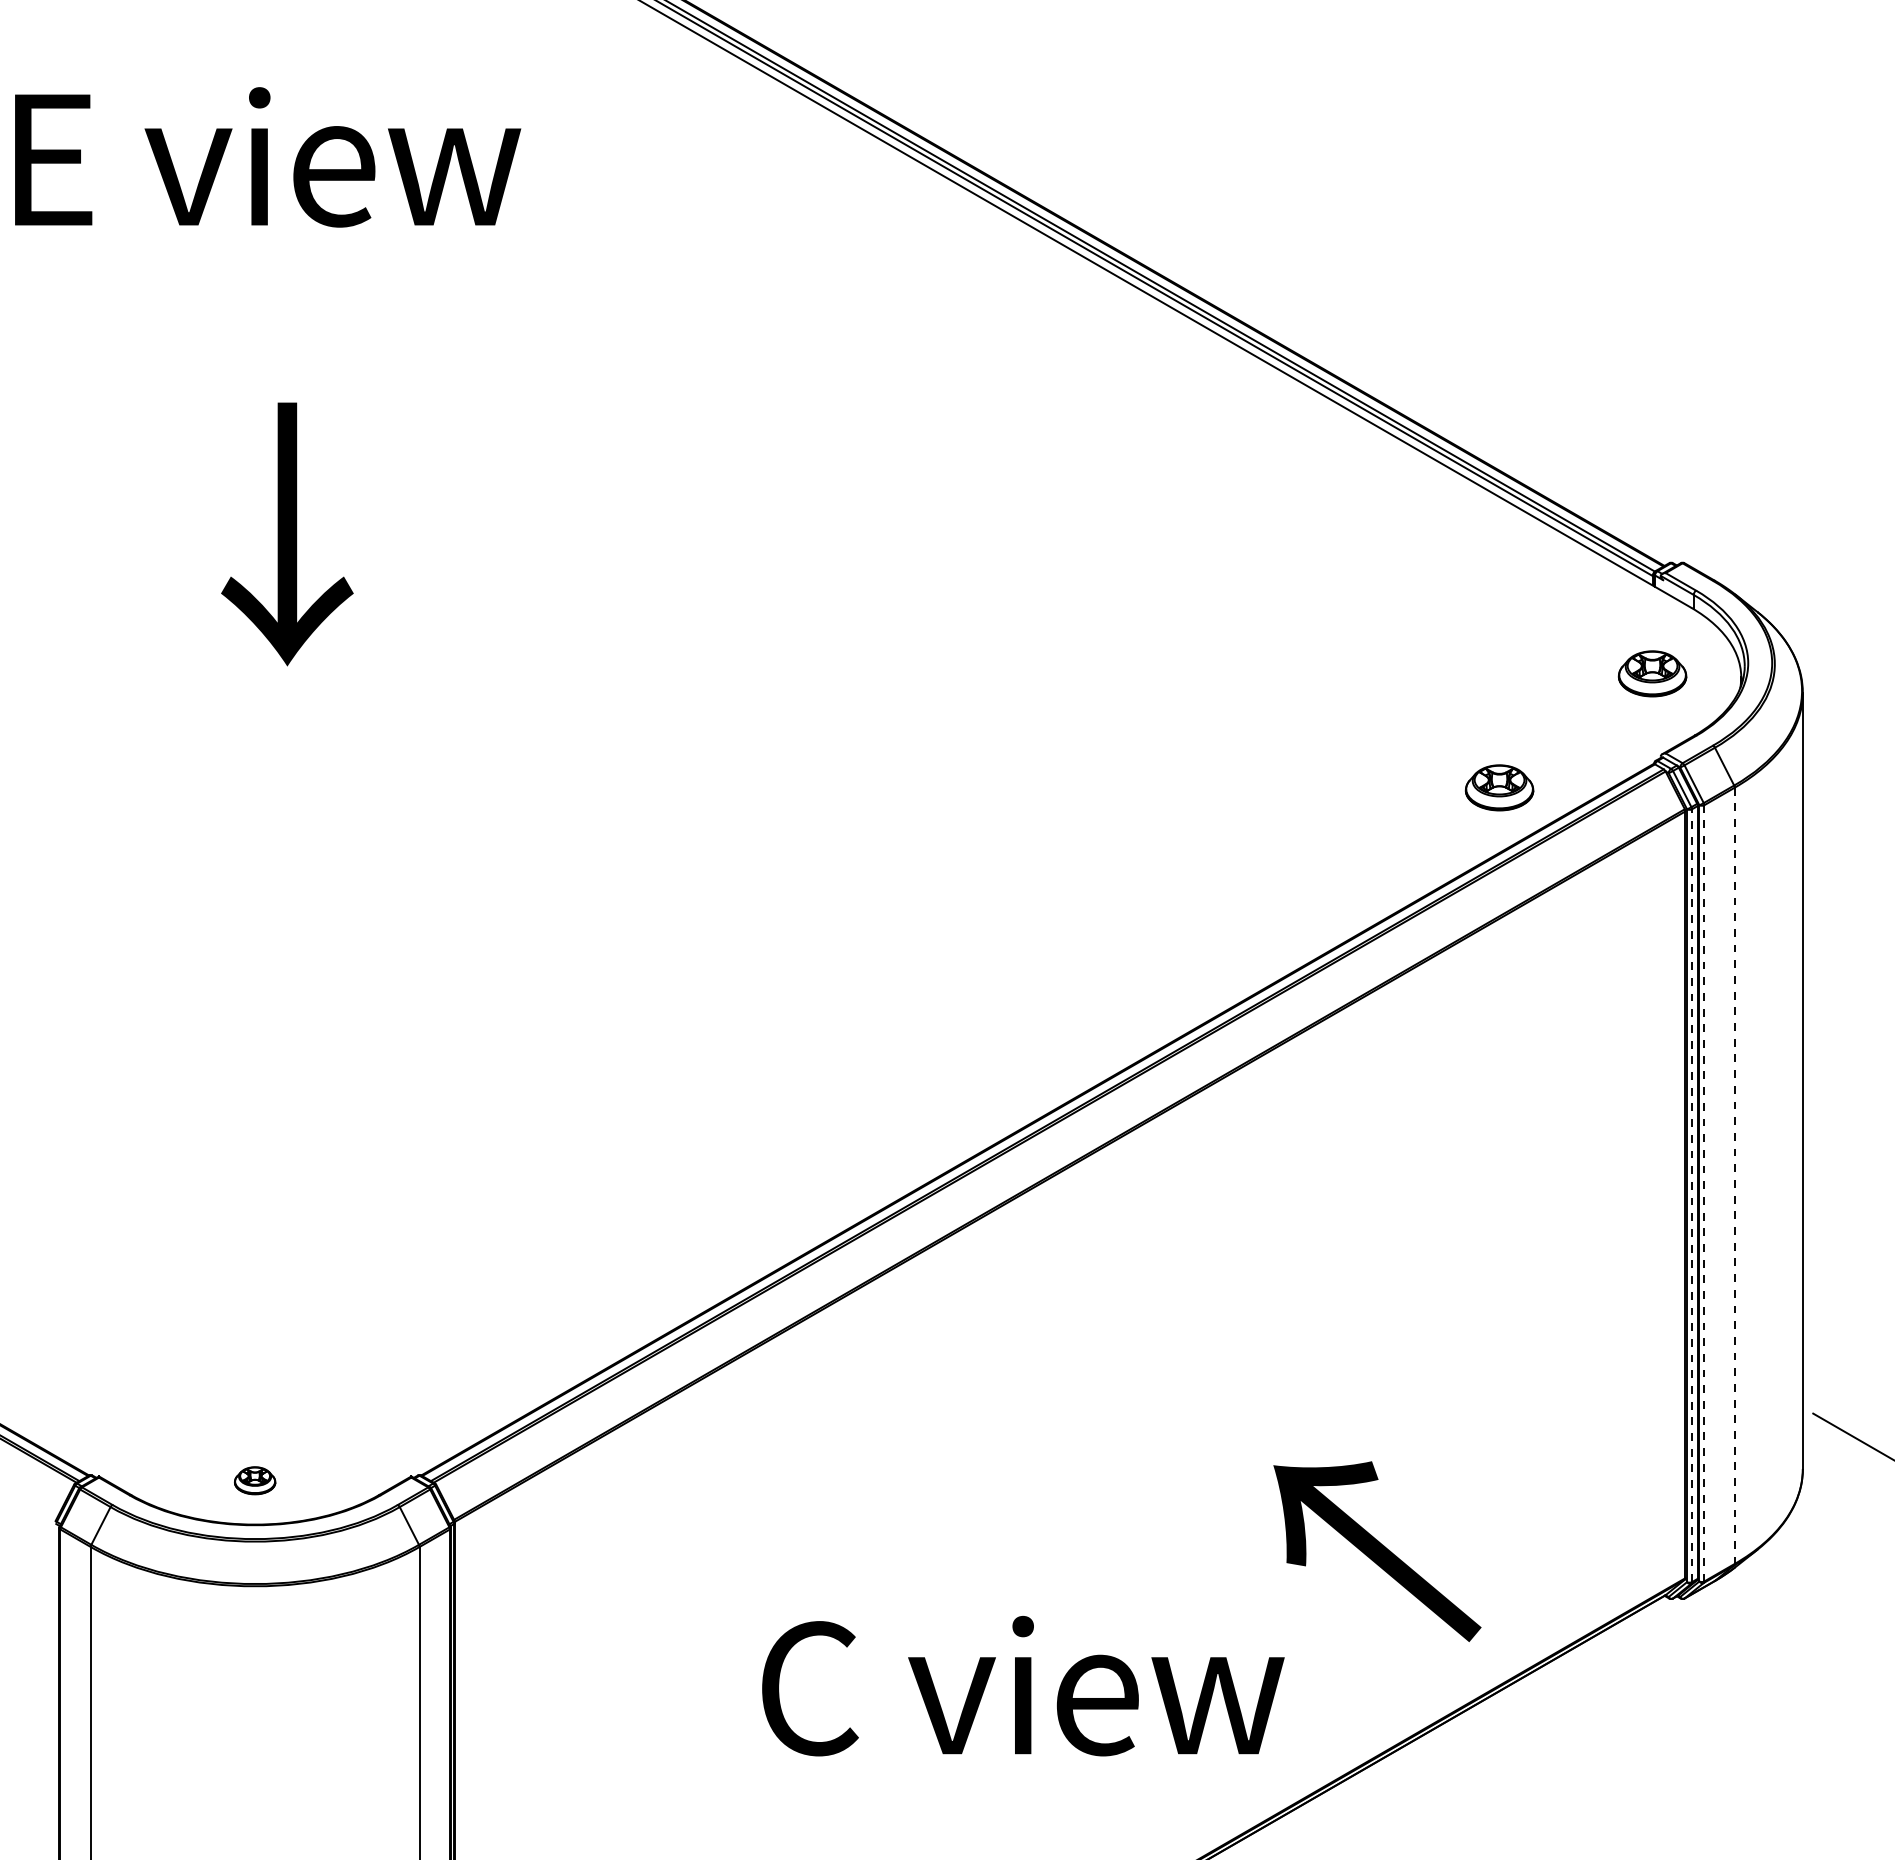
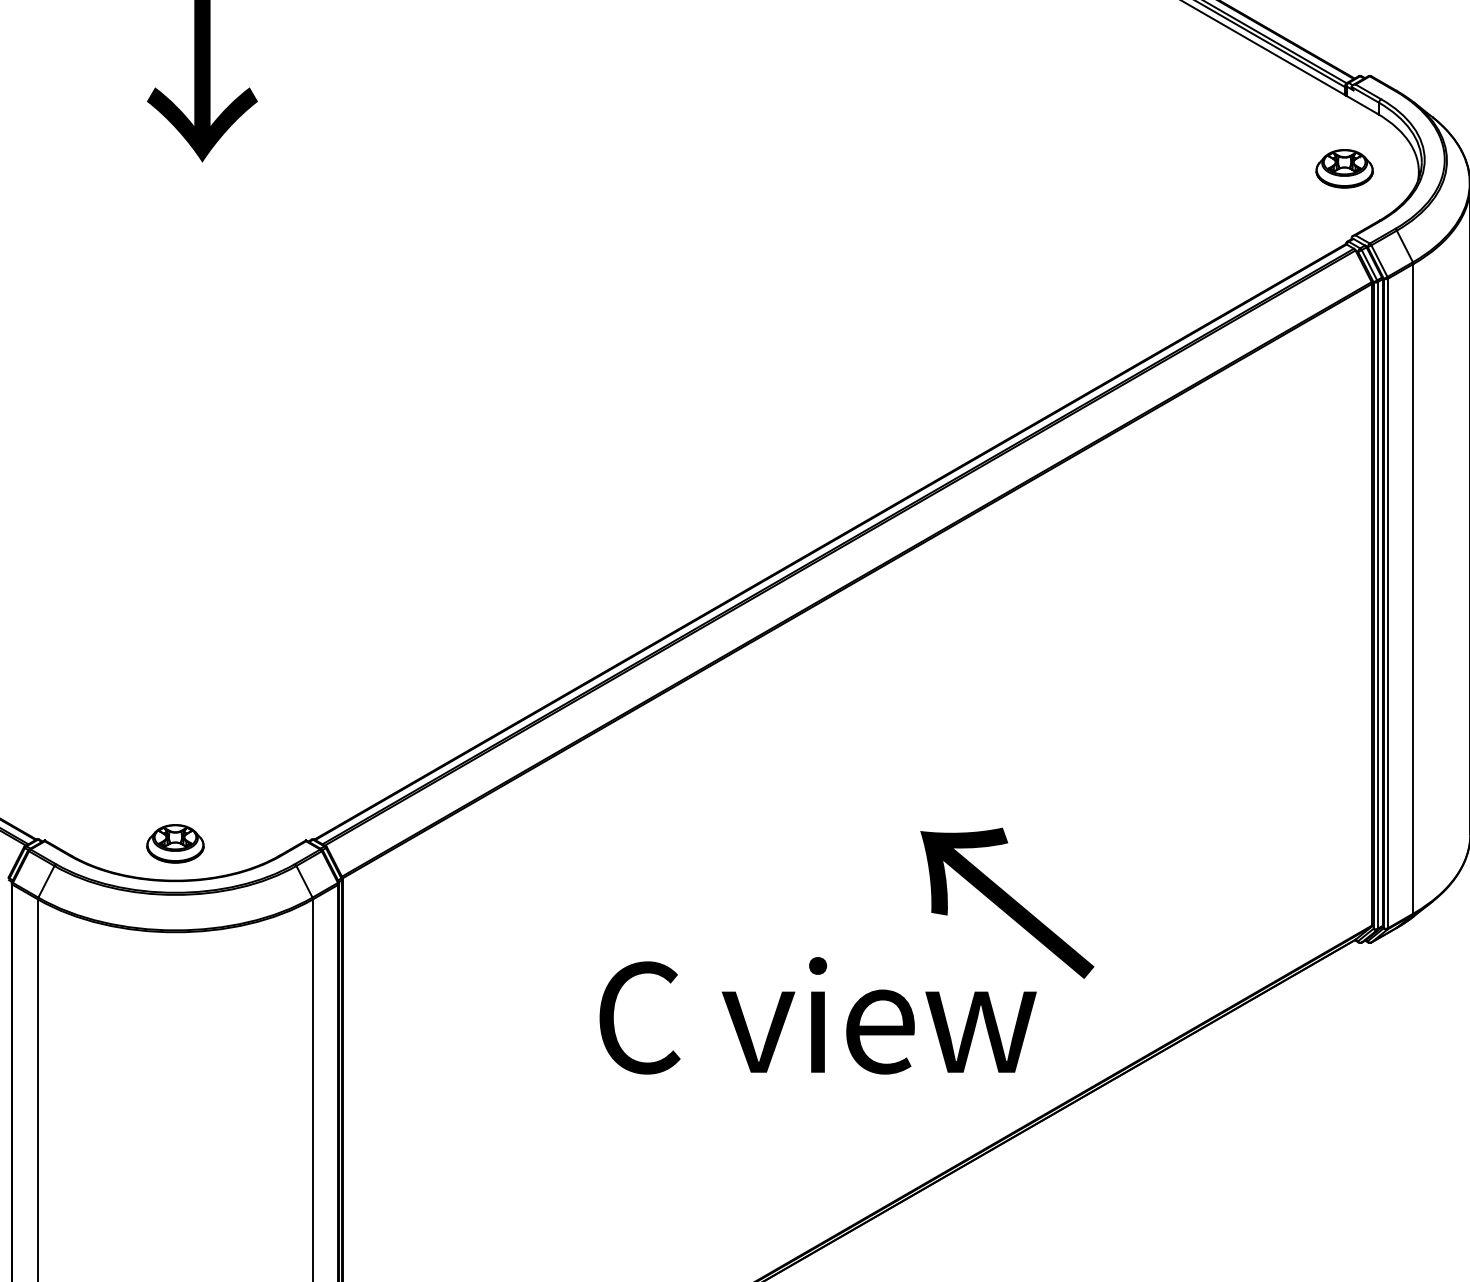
part: (1499, 787) -> (1216, 263), removed
line: (1734, 1176) -> (1413, 589), dashed -> solid
line: (1704, 1192) -> (1388, 602), dashed -> solid
line: (1692, 1195) -> (1378, 605), dashed -> solid
part: (254, 1480) -> (174, 843), size x1.67
text: (1377, 1551) -> (1007, 903), moved

